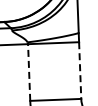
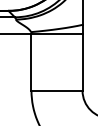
line: (80, 70) -> (82, 62), dashed -> solid
line: (29, 71) -> (31, 61), dashed -> solid

